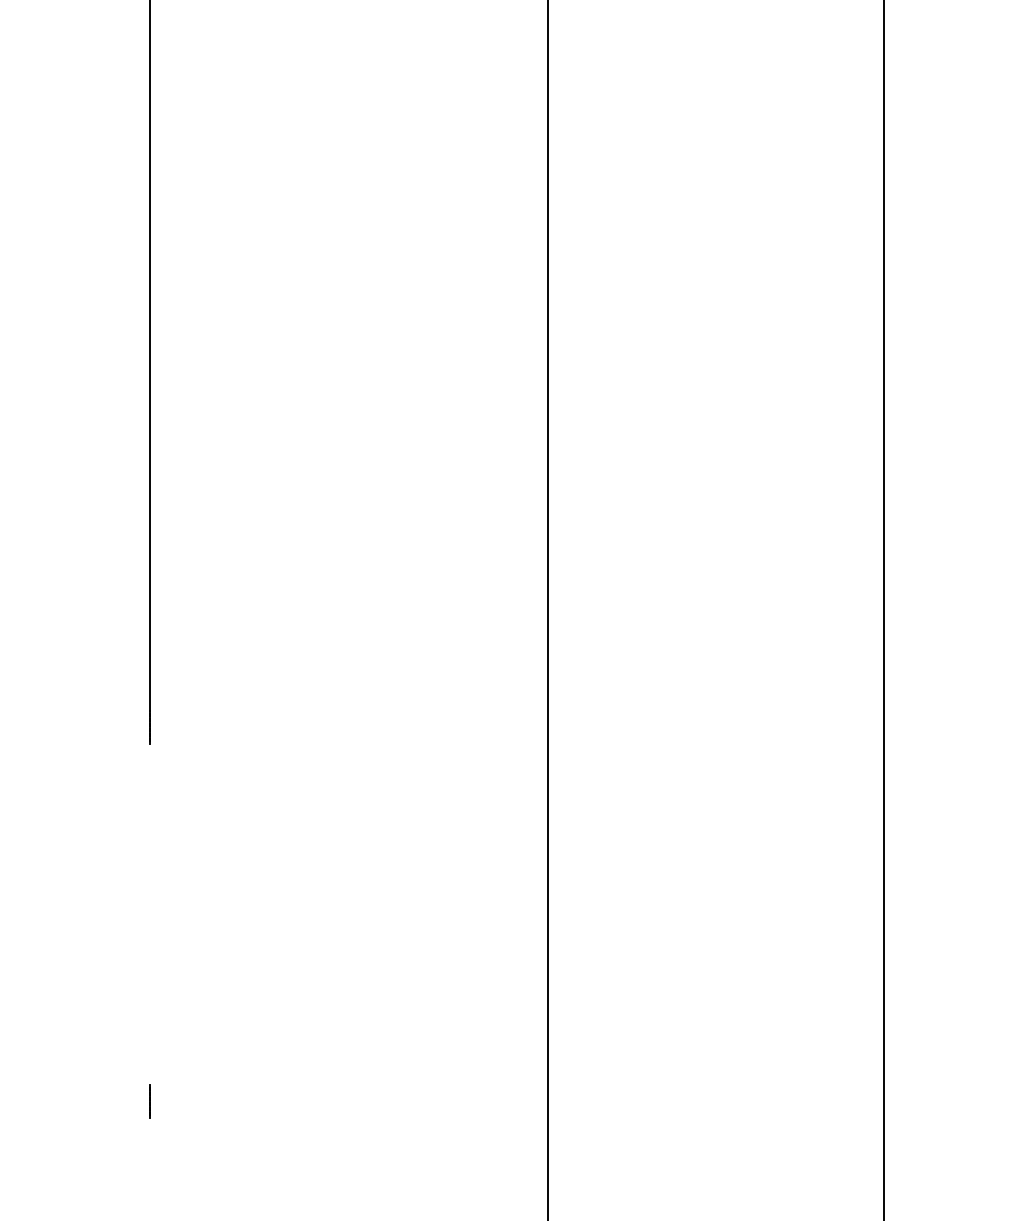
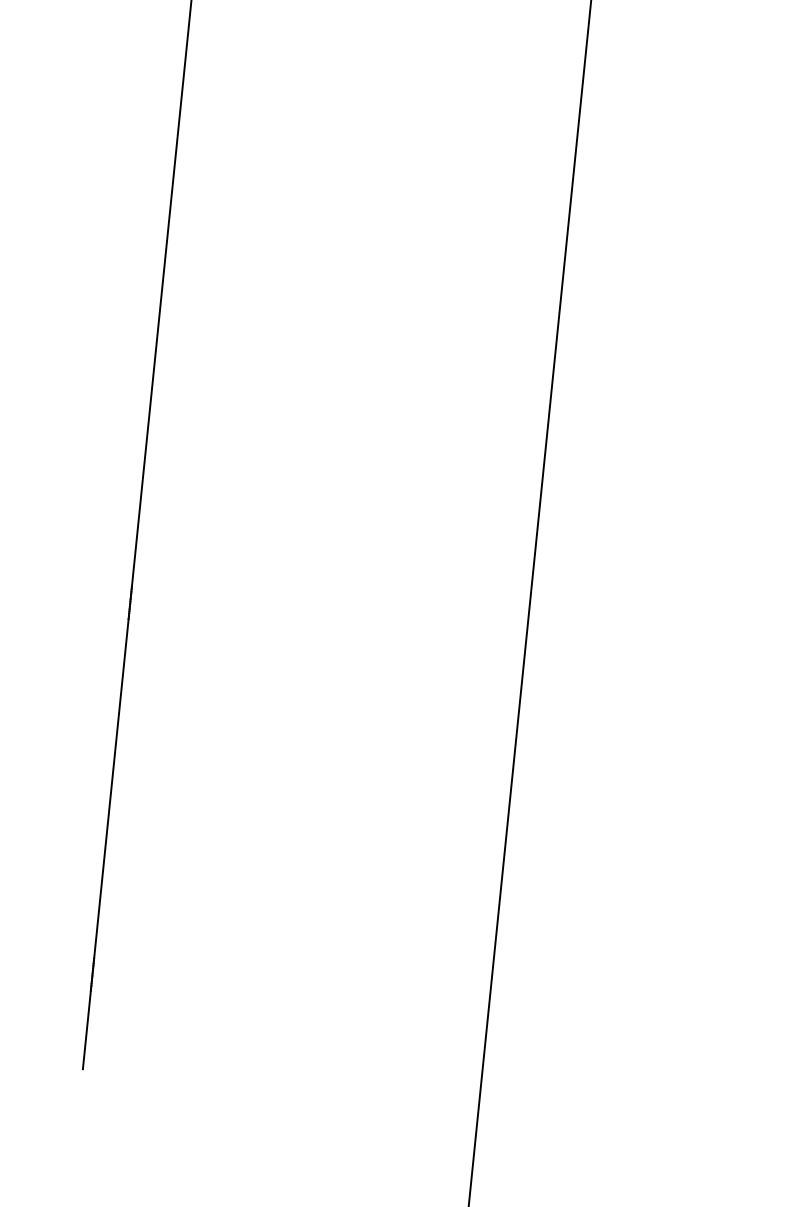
line: (149, 914) -> (110, 788), added
line: (149, 1156) -> (86, 1029), added

